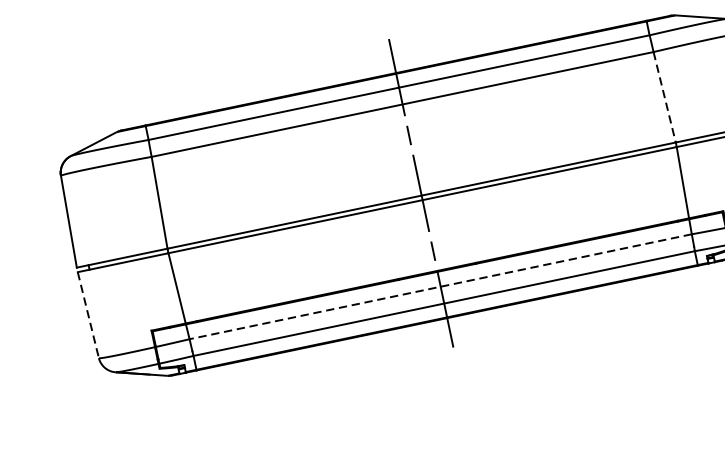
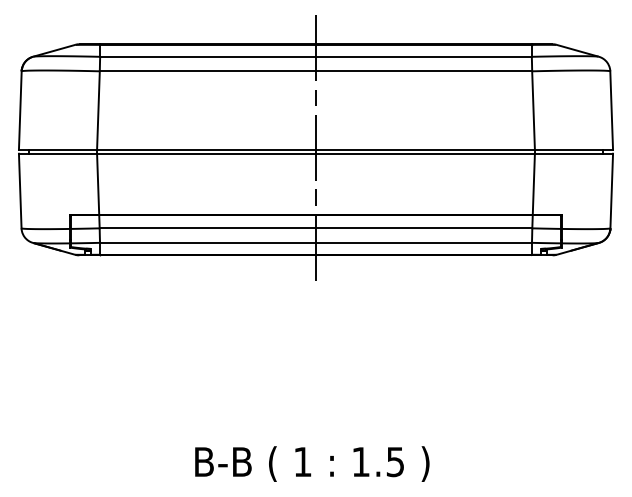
line: (664, 98) -> (533, 111), dashed -> solid
line: (440, 287) -> (315, 228), dashed -> solid
line: (88, 315) -> (20, 191), dashed -> solid

